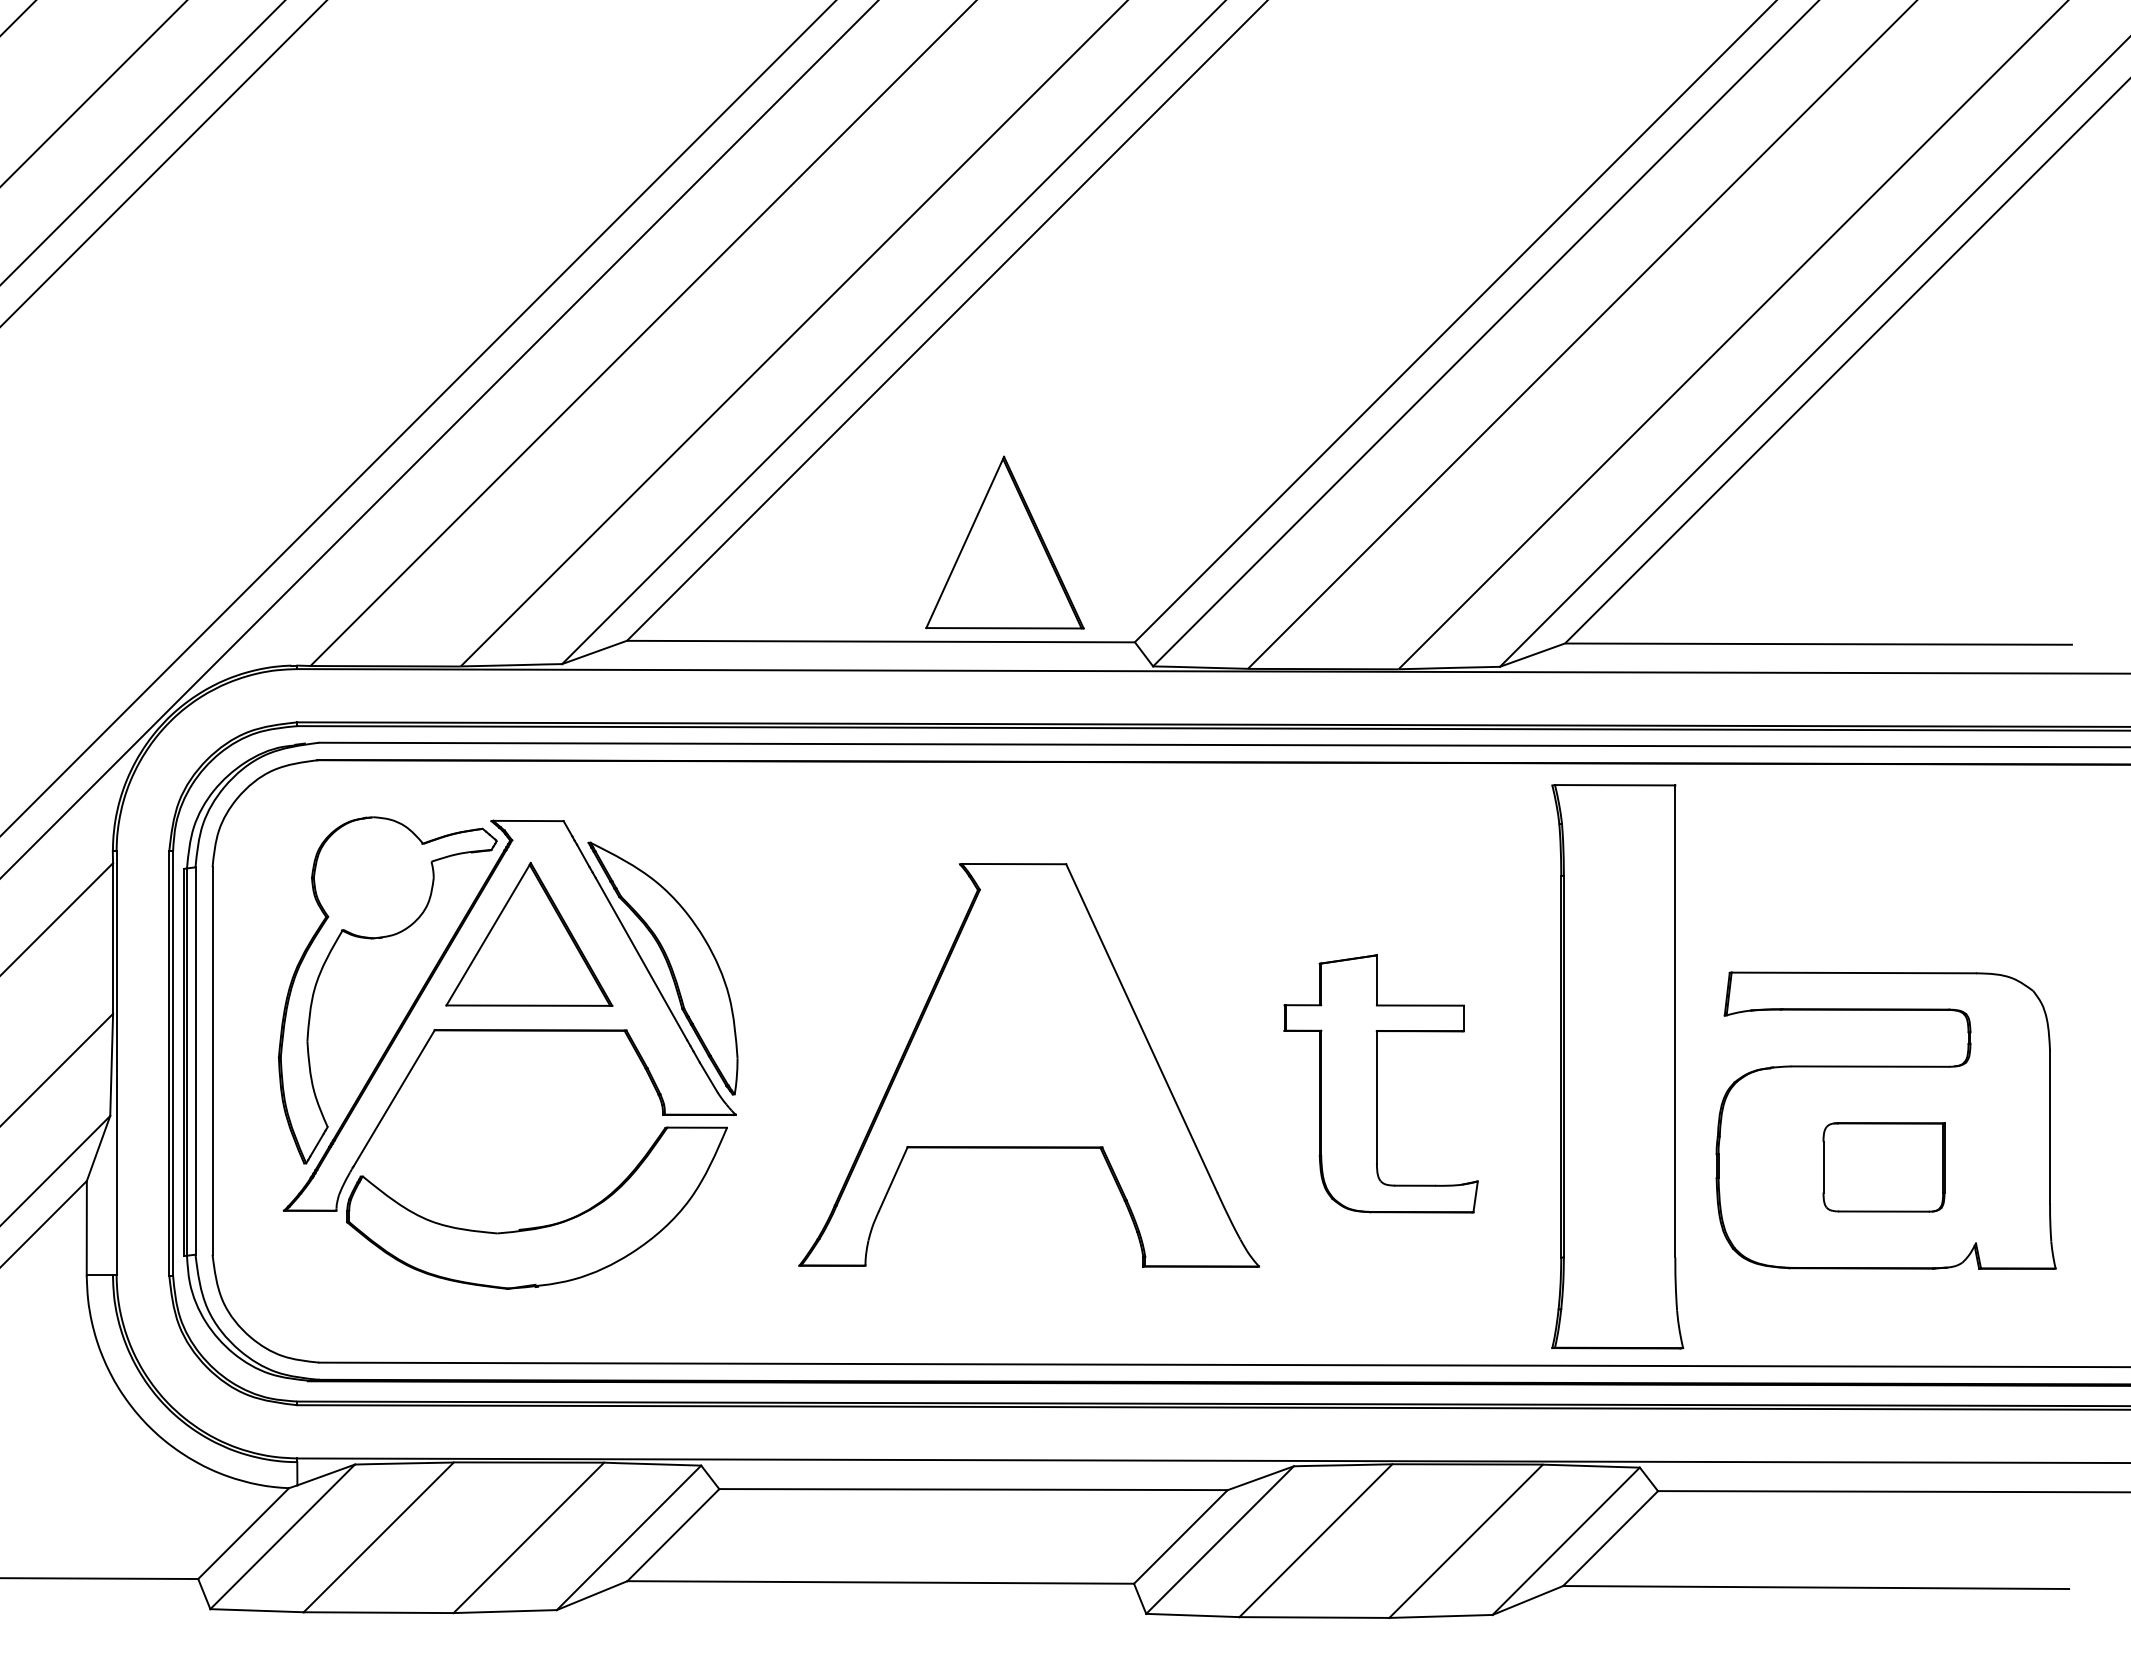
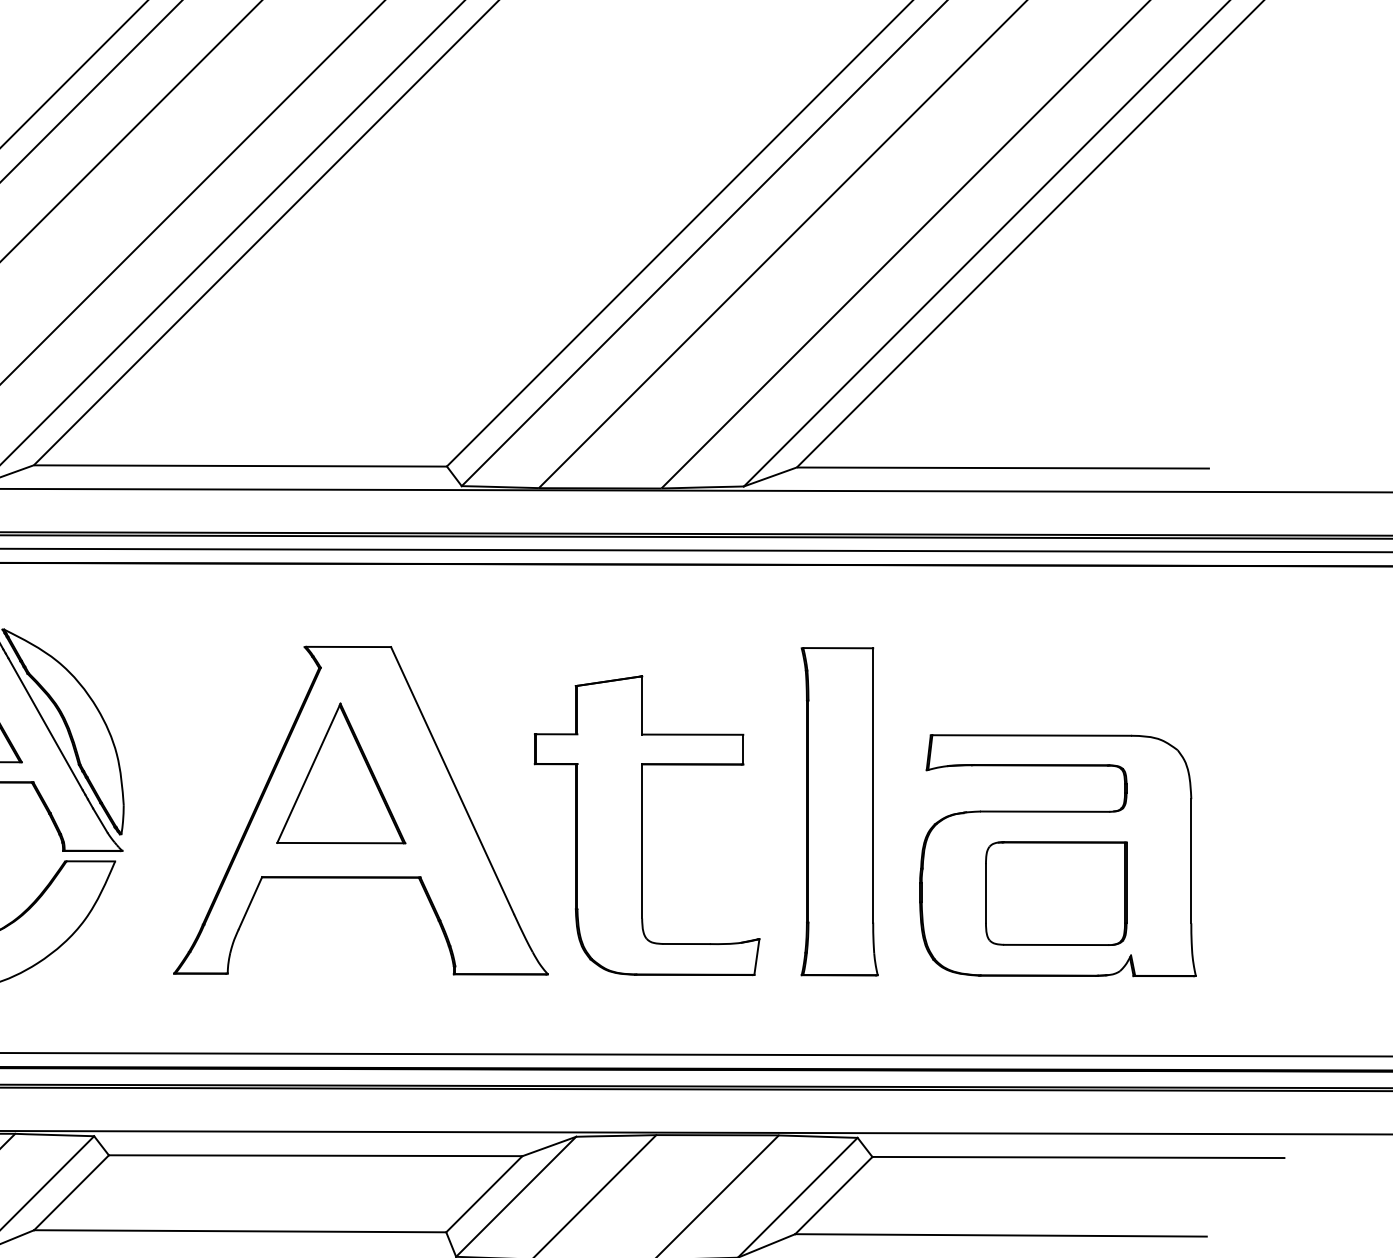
part: (1004, 542) -> (340, 773), moved
part: (1617, 1066) -> (839, 811), size x0.71
part: (1381, 1083) -> (647, 825), size x1.43
part: (1883, 1167) -> (1055, 893), size x1.43

